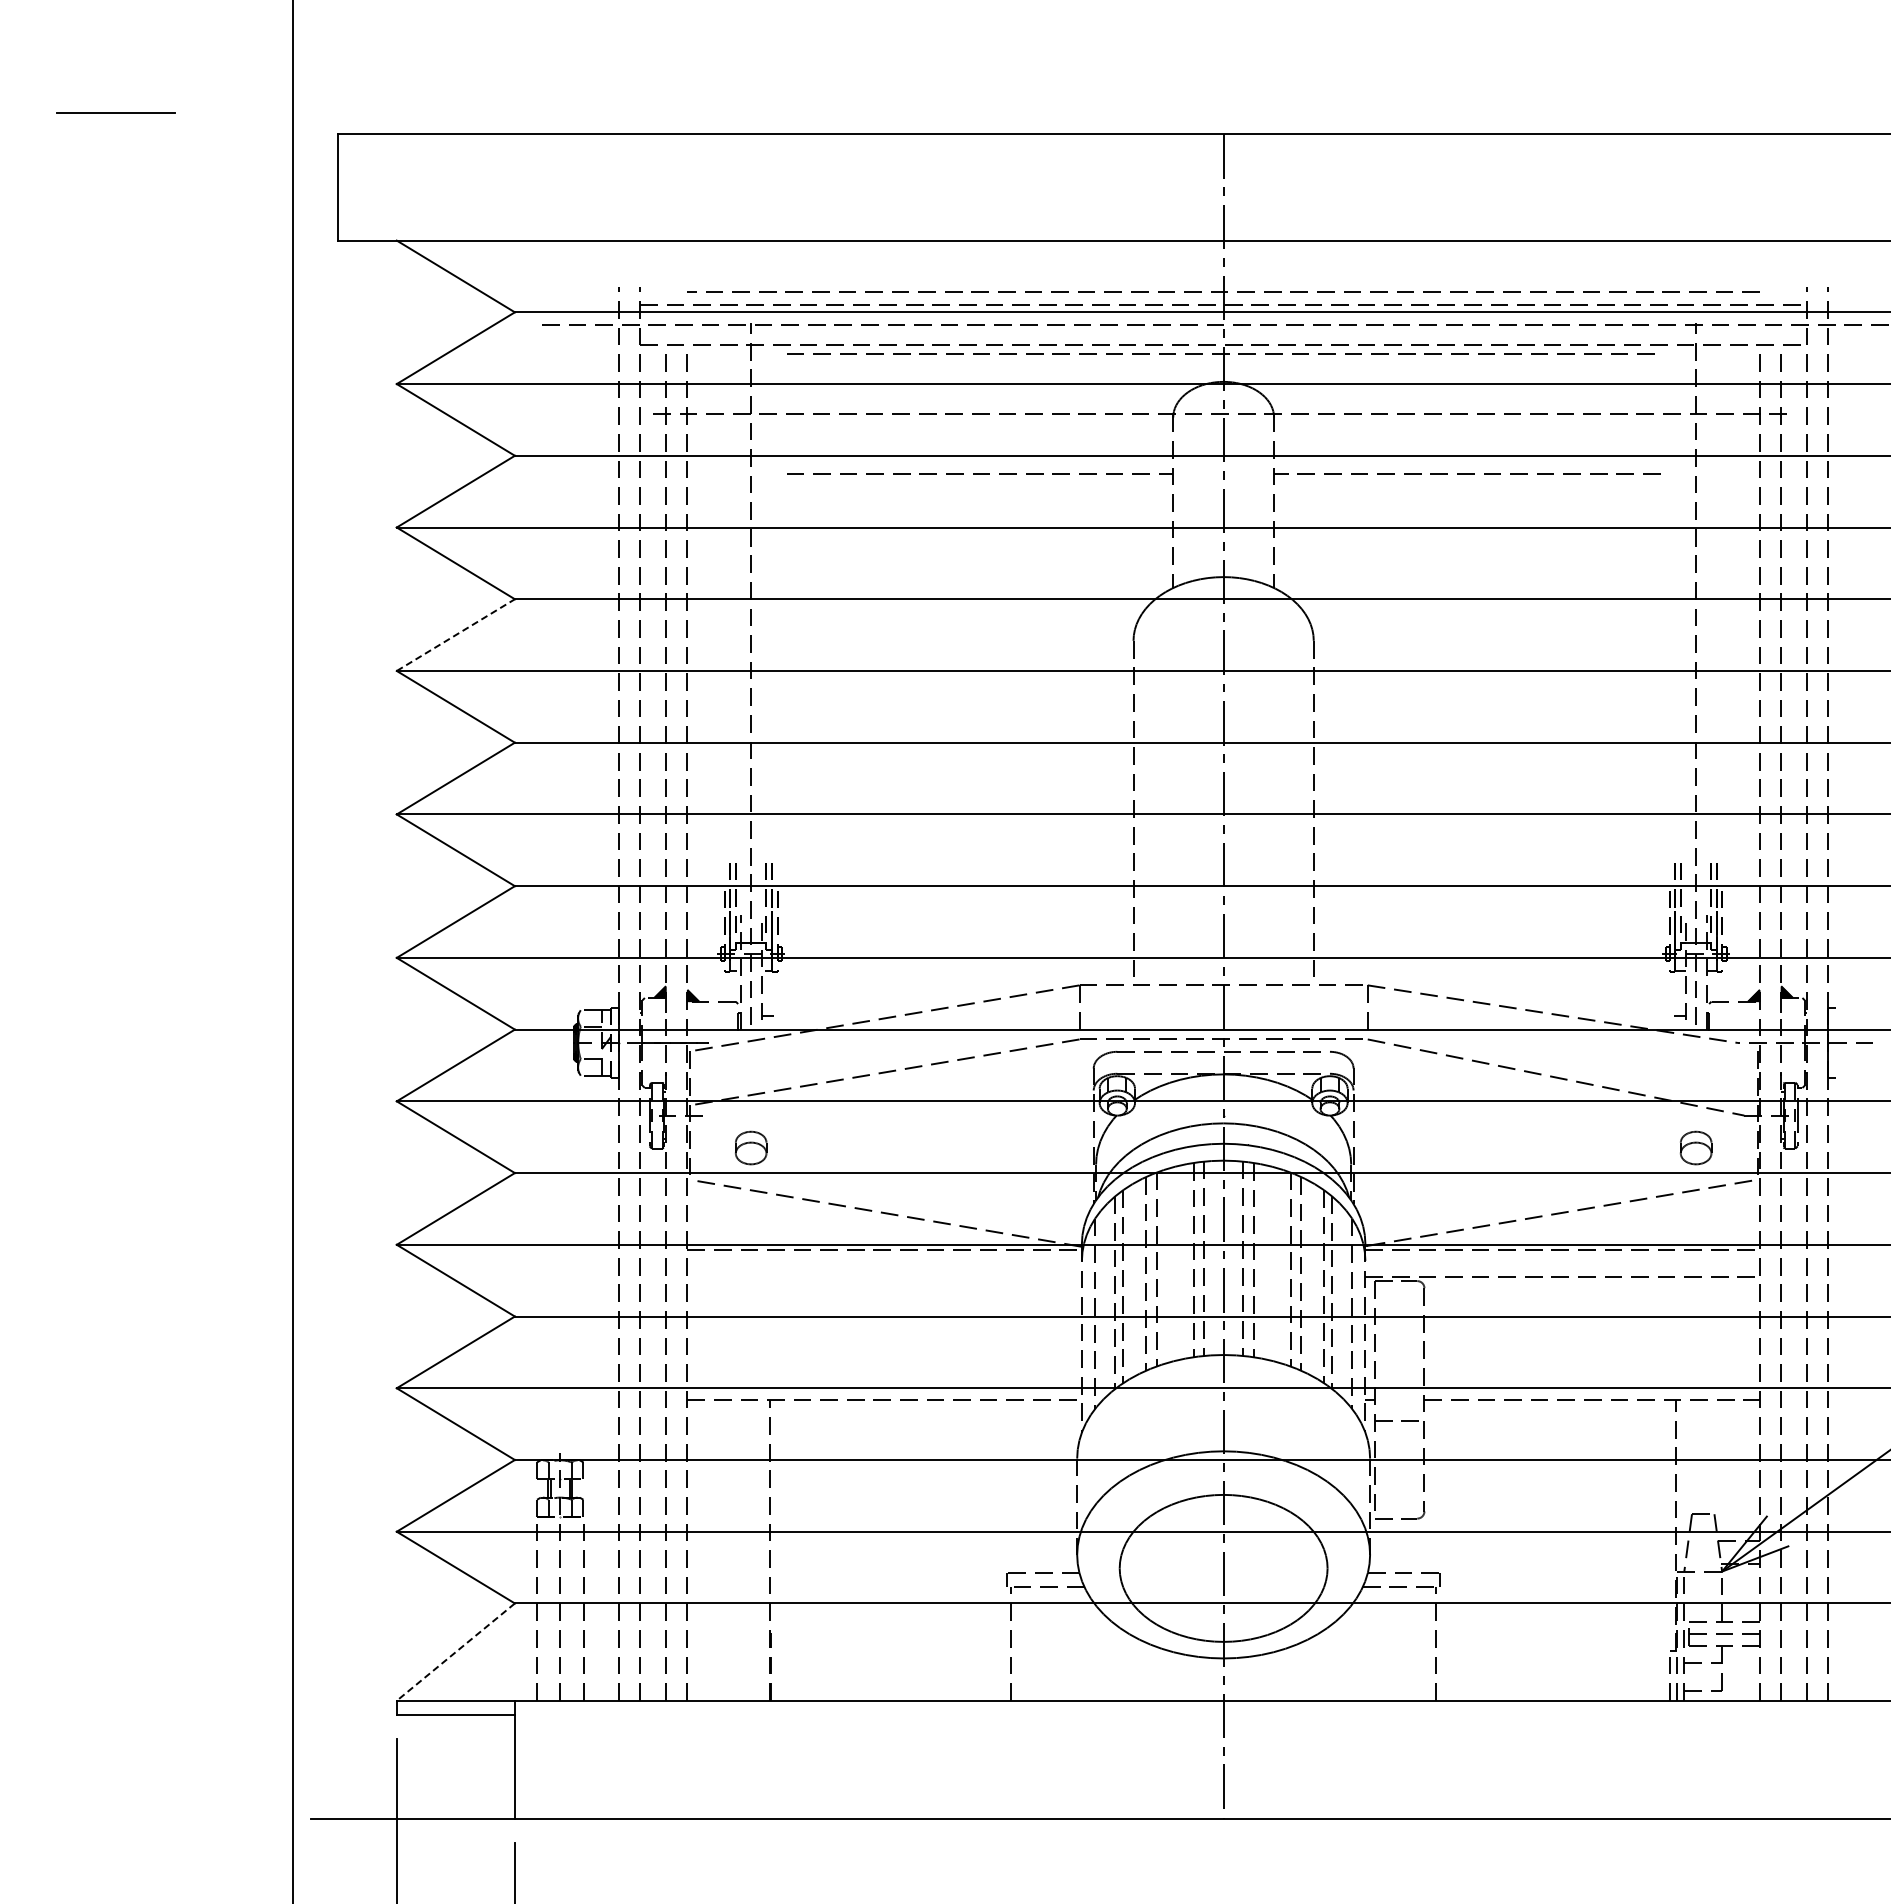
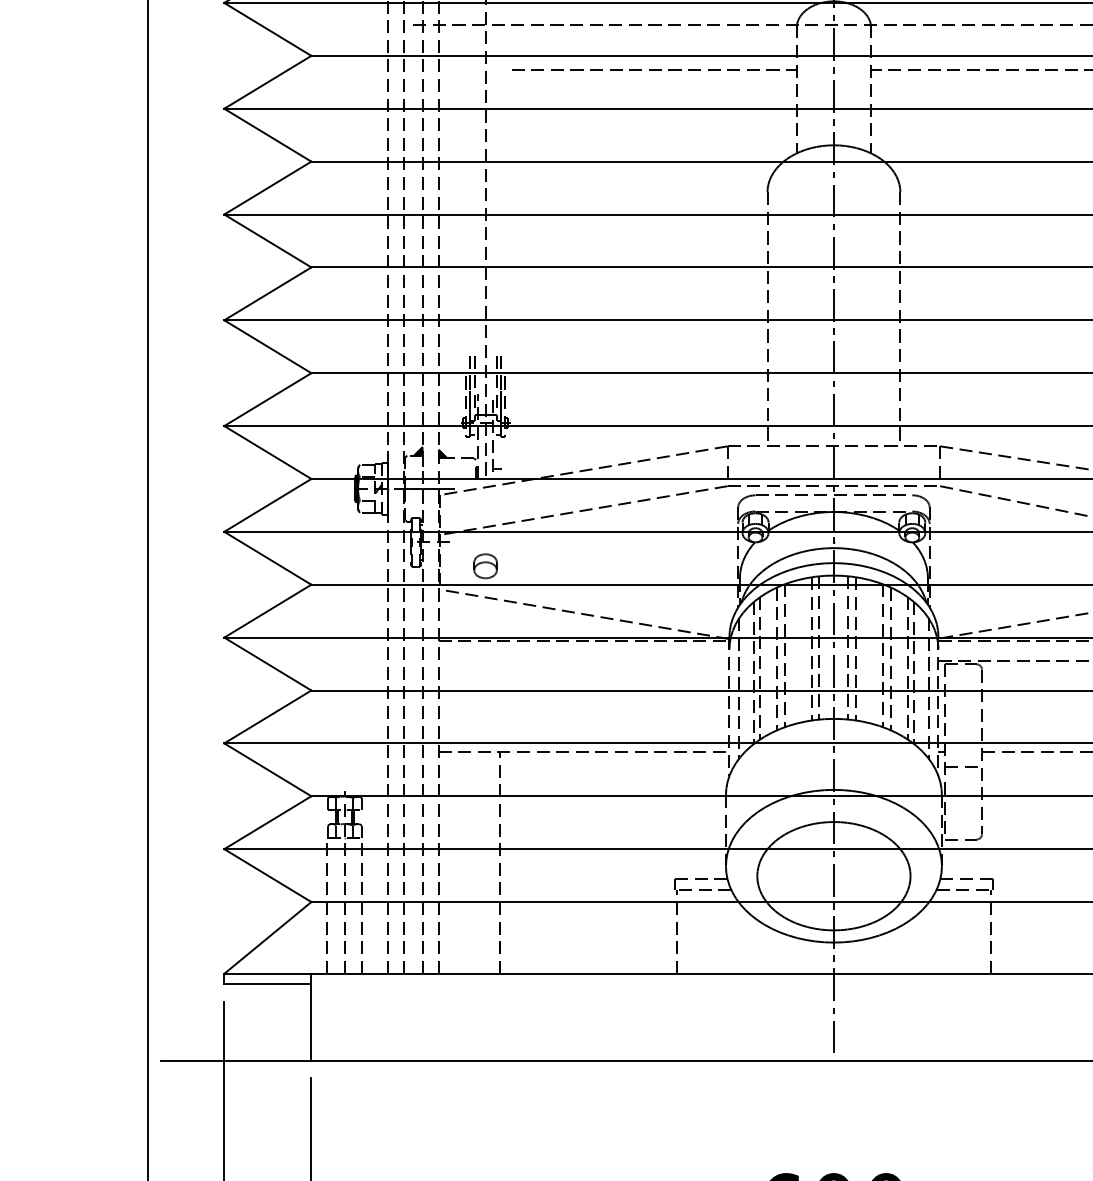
line: (456, 634) -> (268, 187), dashed -> solid
line: (455, 1652) -> (267, 938), dashed -> solid

